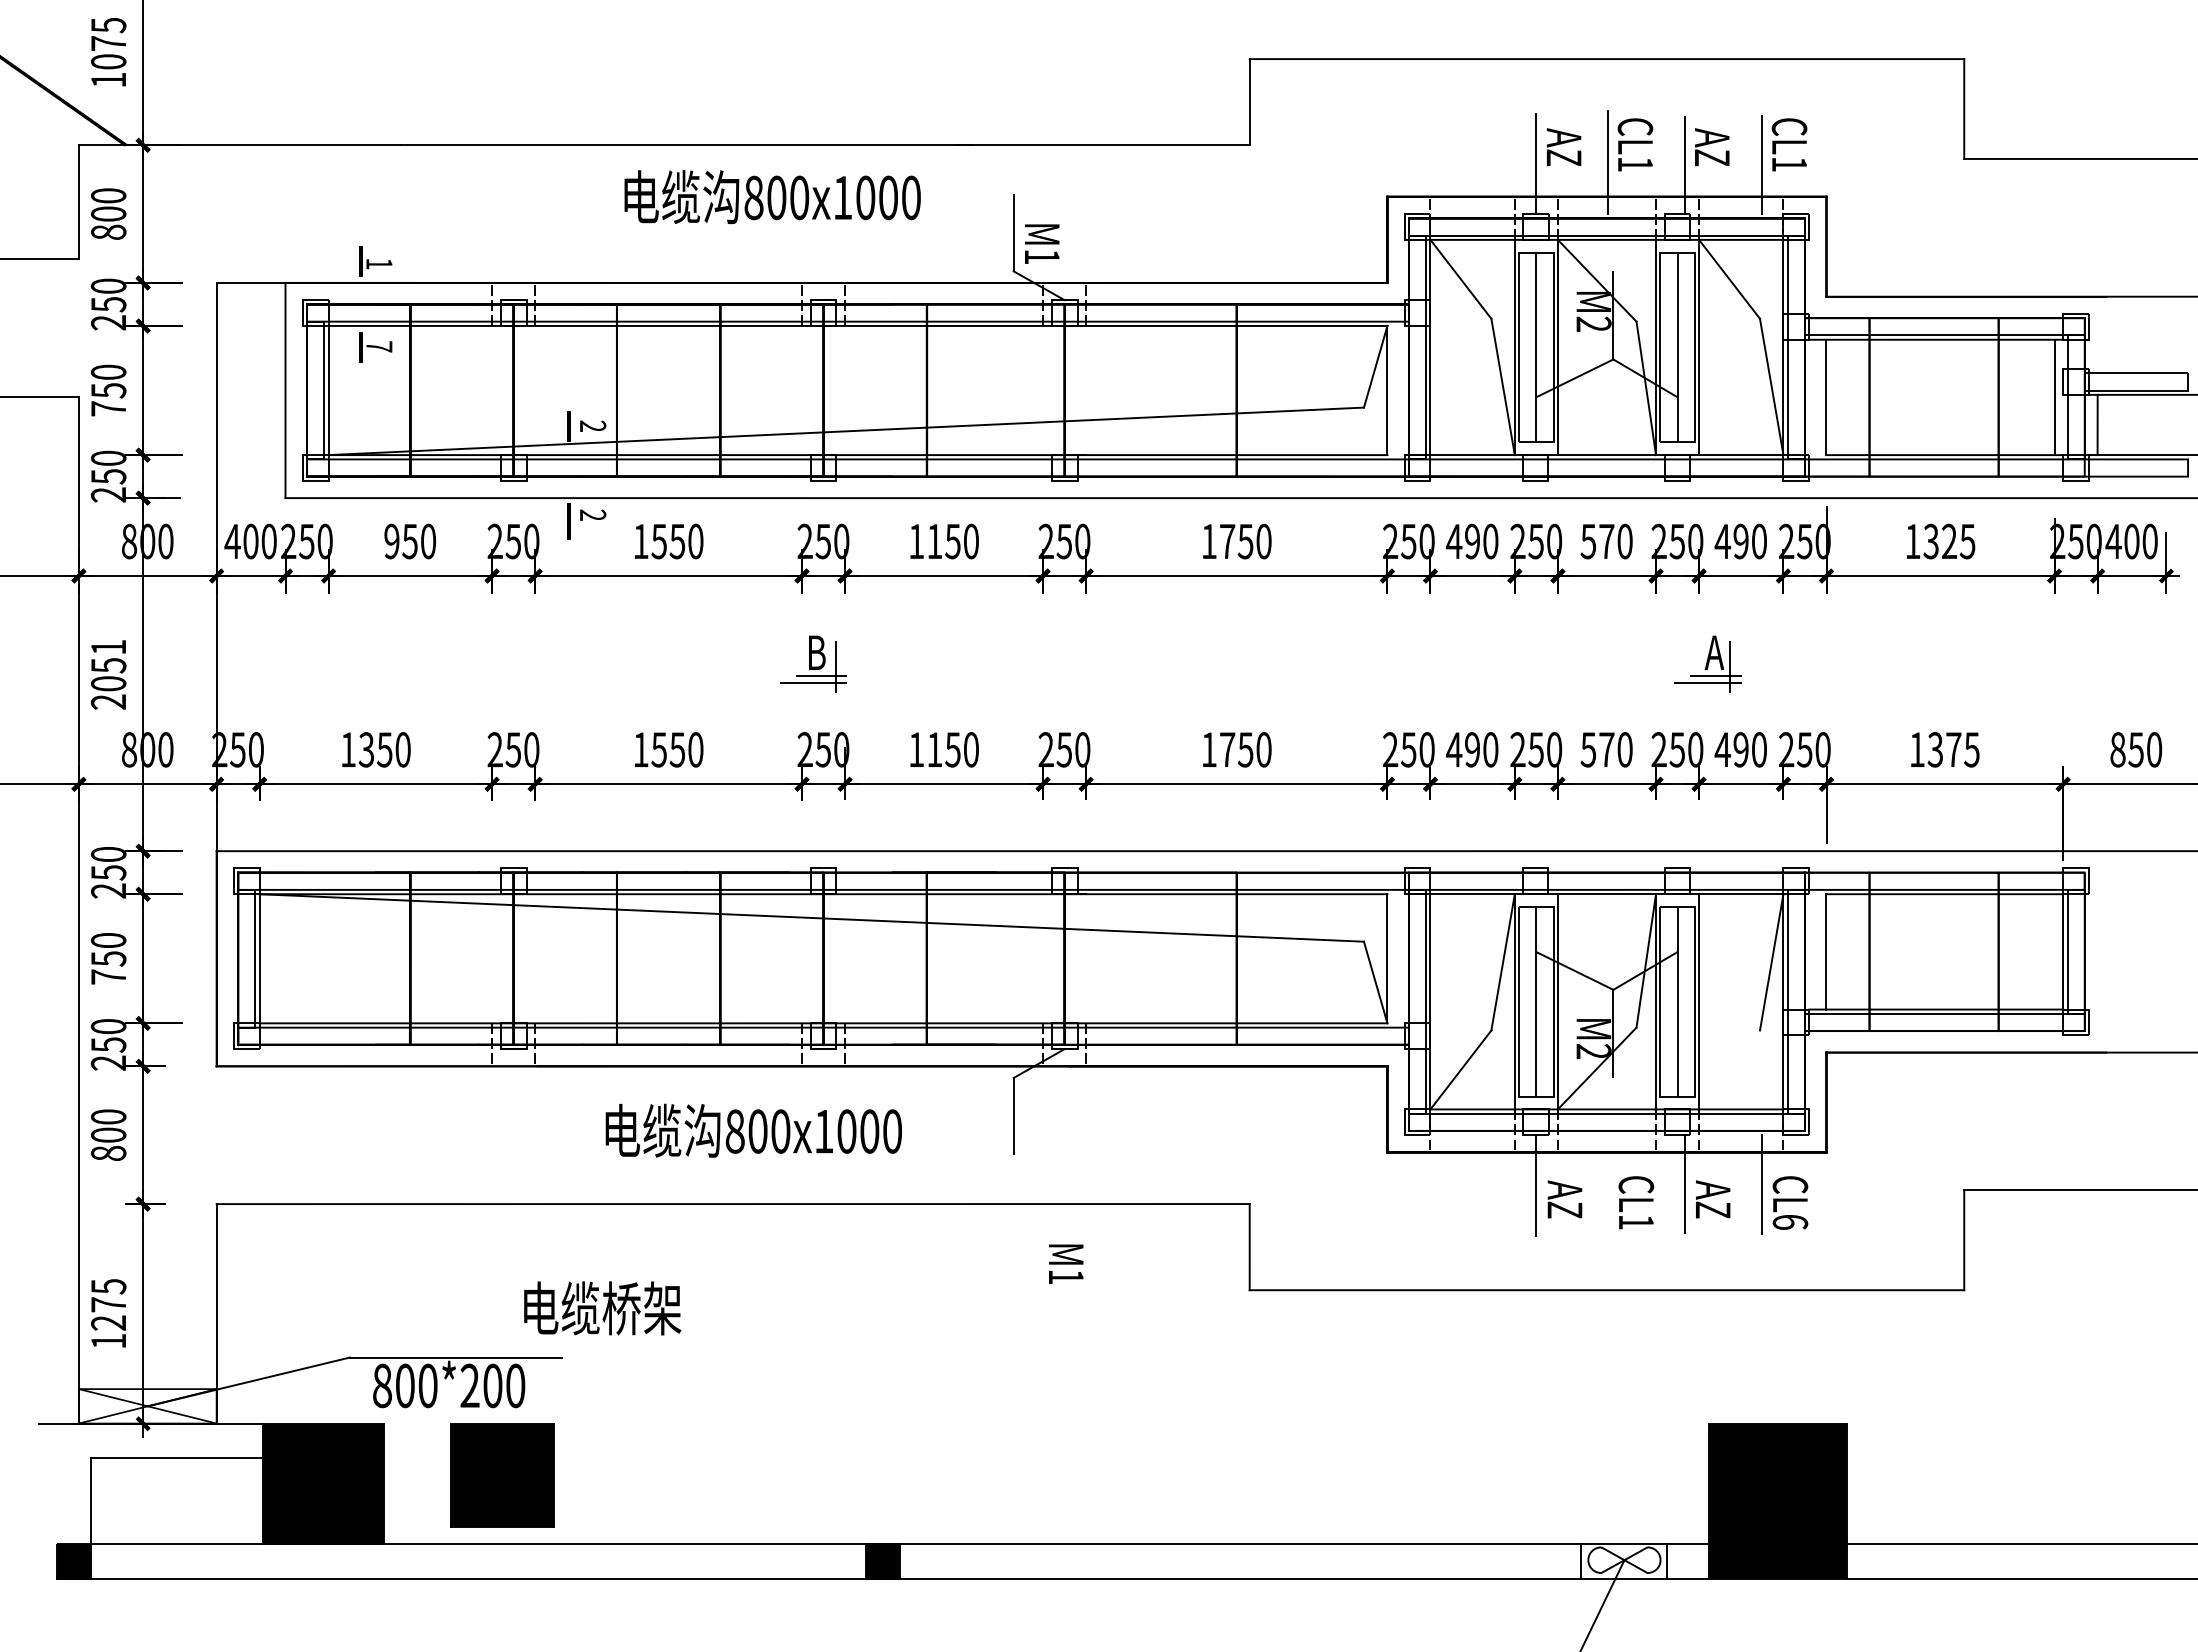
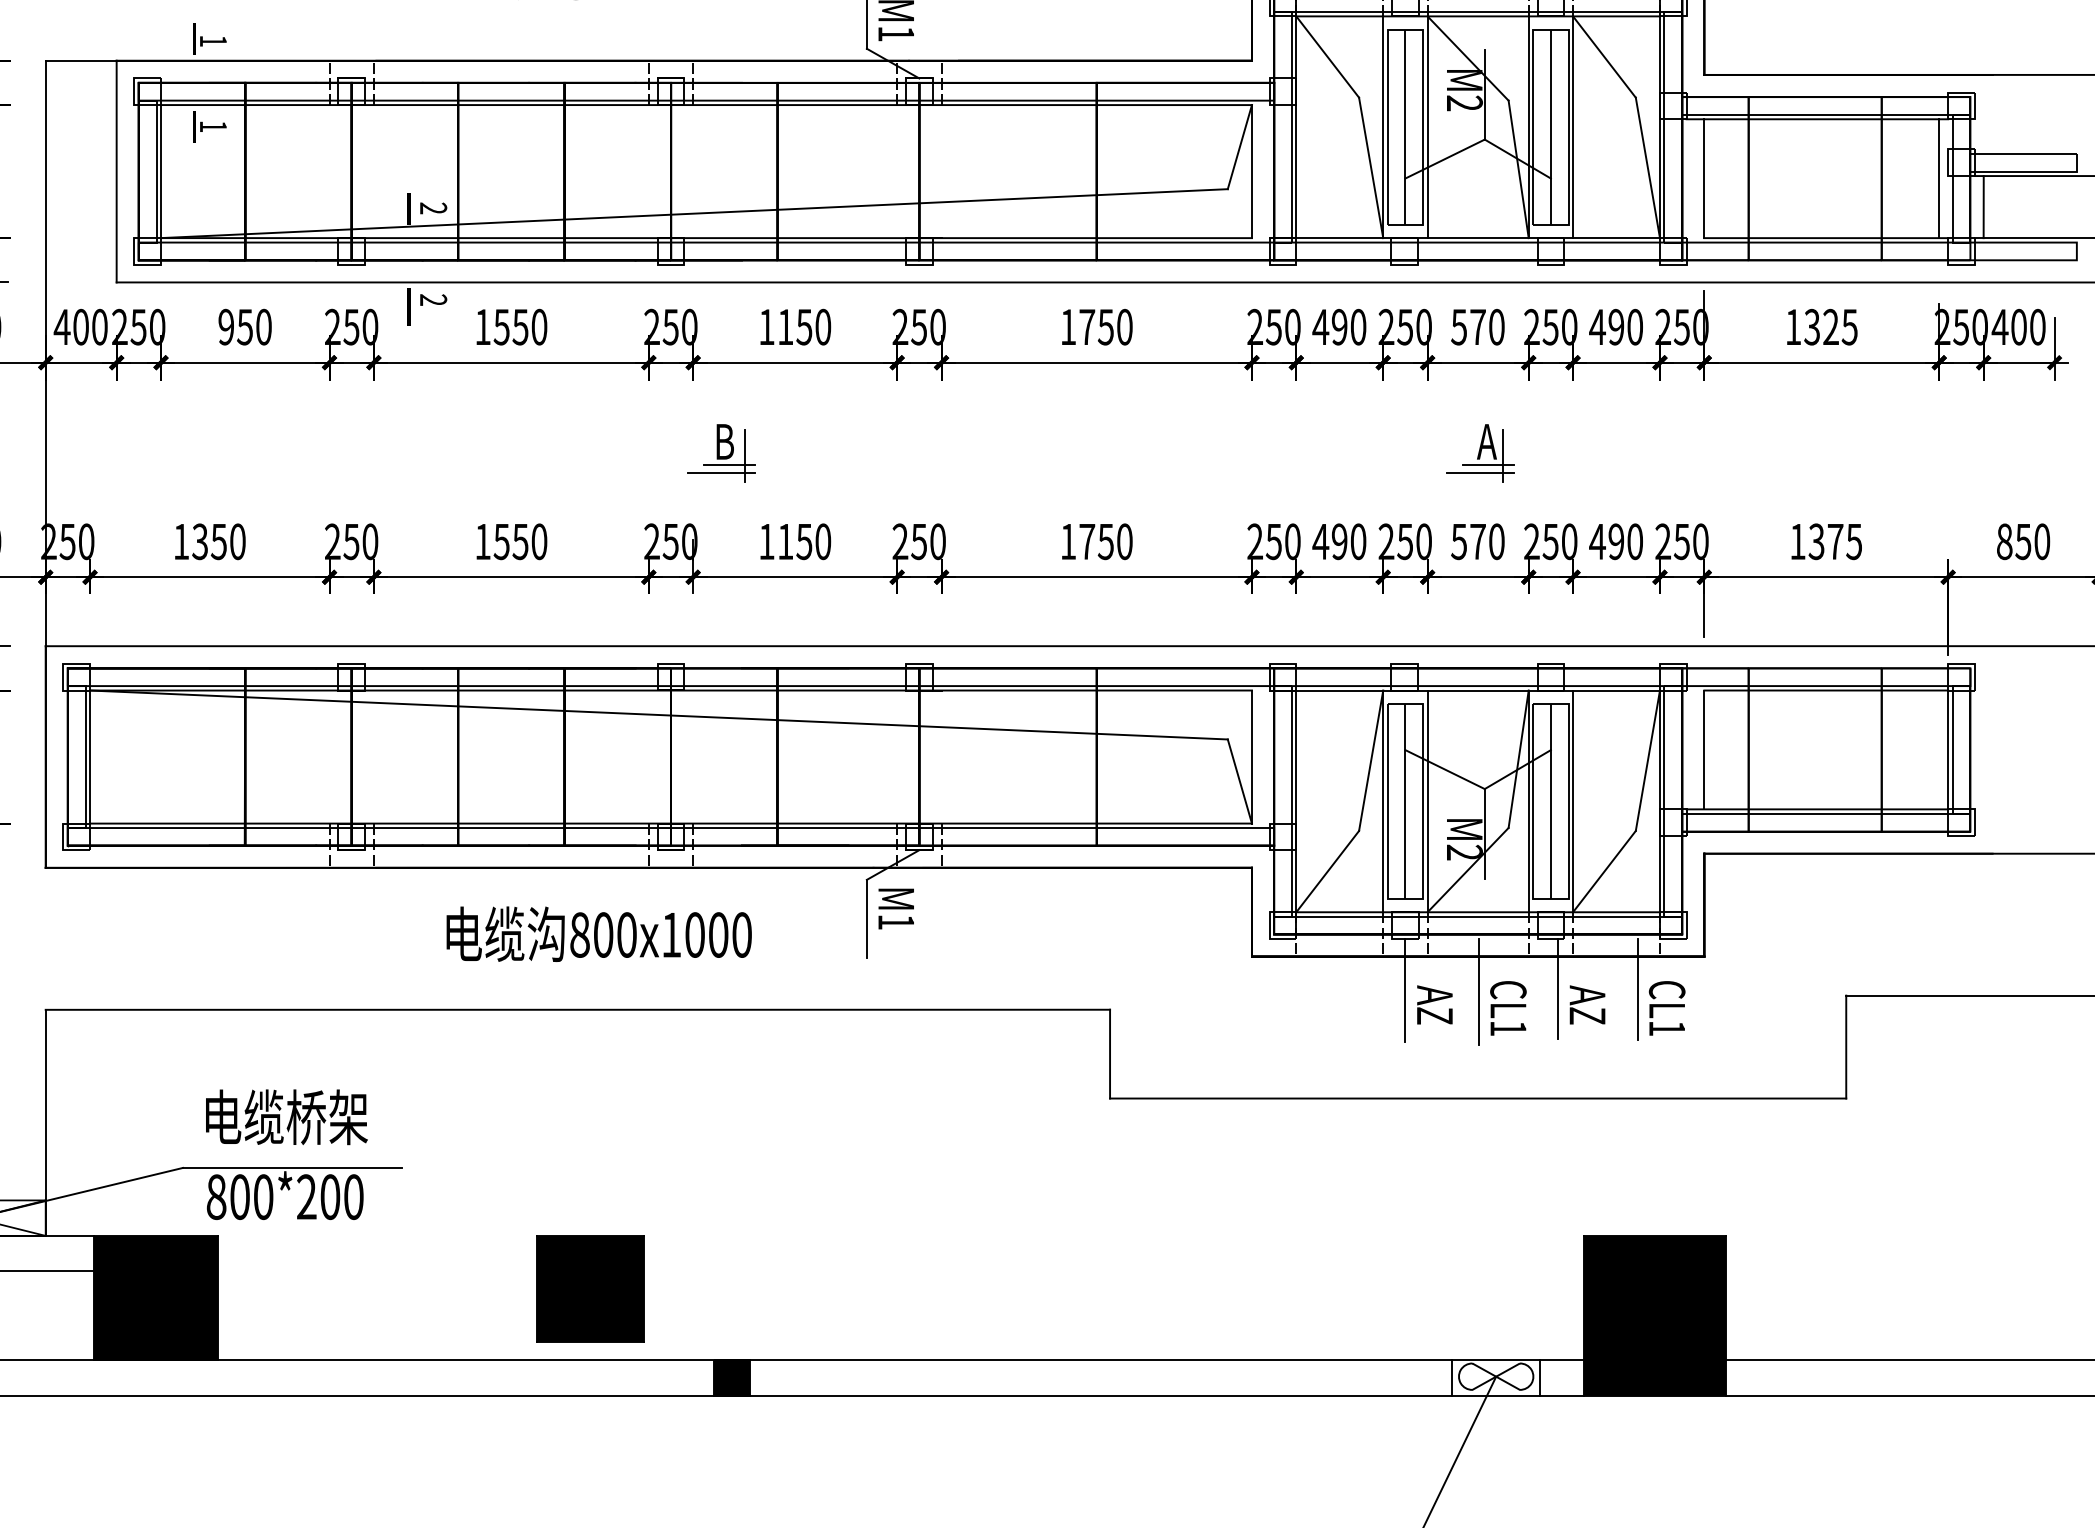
text: (379, 346) -> (213, 126), 7 -> 1
part: (813, 663) -> (721, 452), moved
part: (1707, 663) -> (1479, 452), moved
line: (1729, 1069) -> (1604, 871), added
line: (1607, 1186) -> (1478, 991), added
text: (1790, 1222) -> (1667, 1028), CL6 -> CL1
text: (1066, 1263) -> (896, 908), moved
text: (602, 1308) -> (286, 1117), moved
part: (502, 1475) -> (590, 1289), moved

